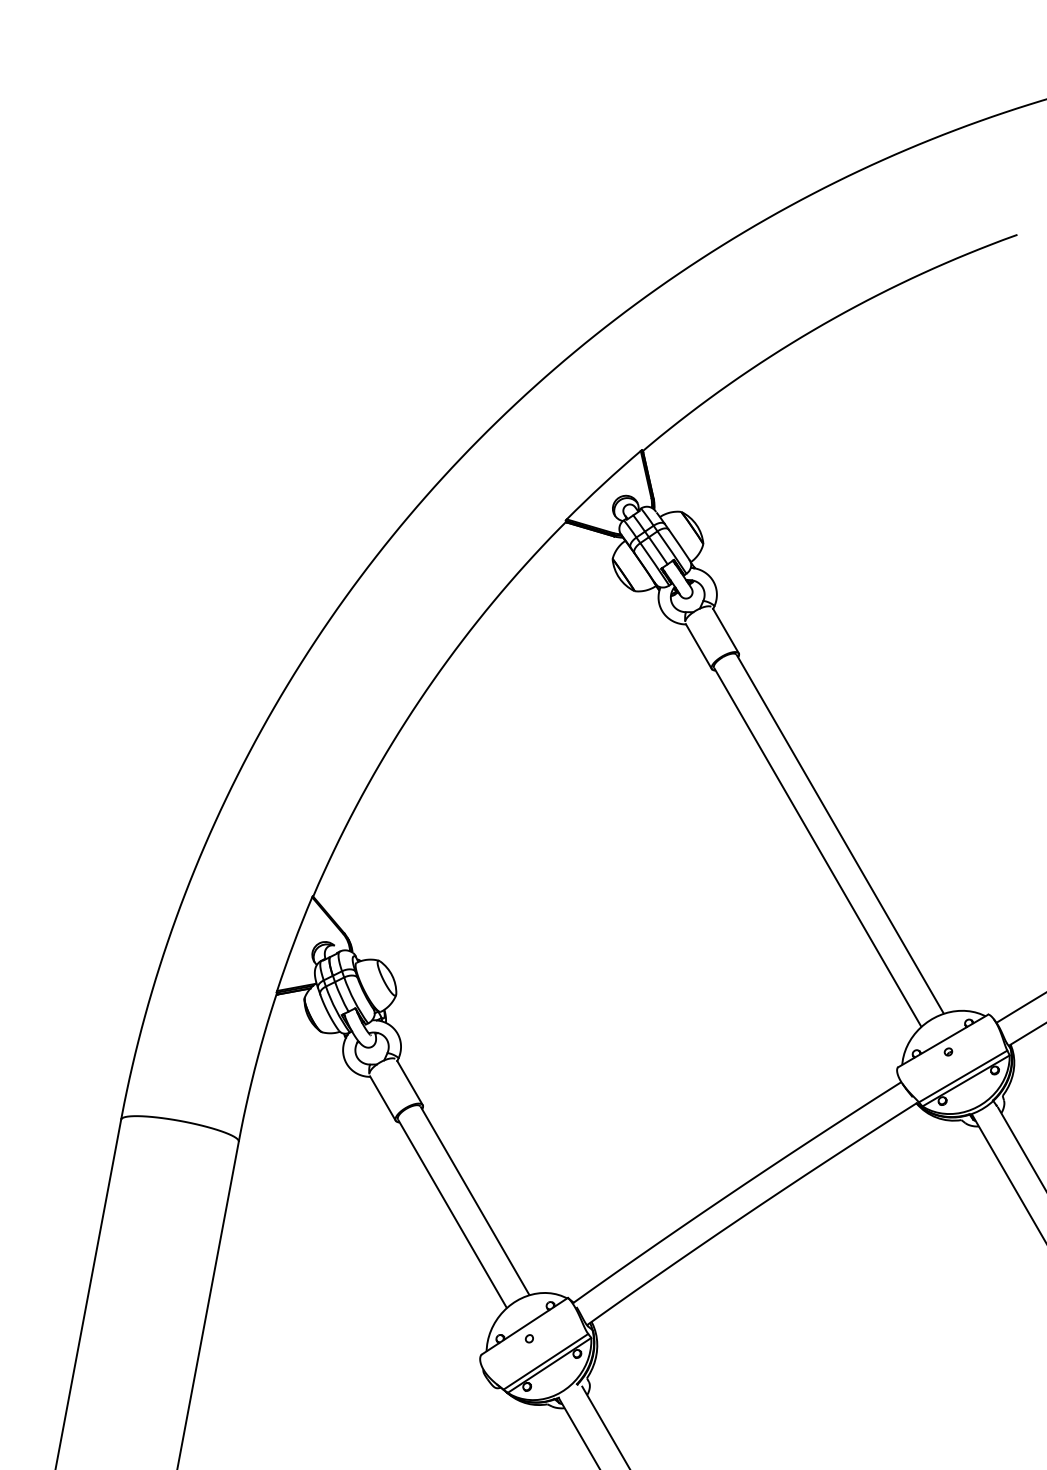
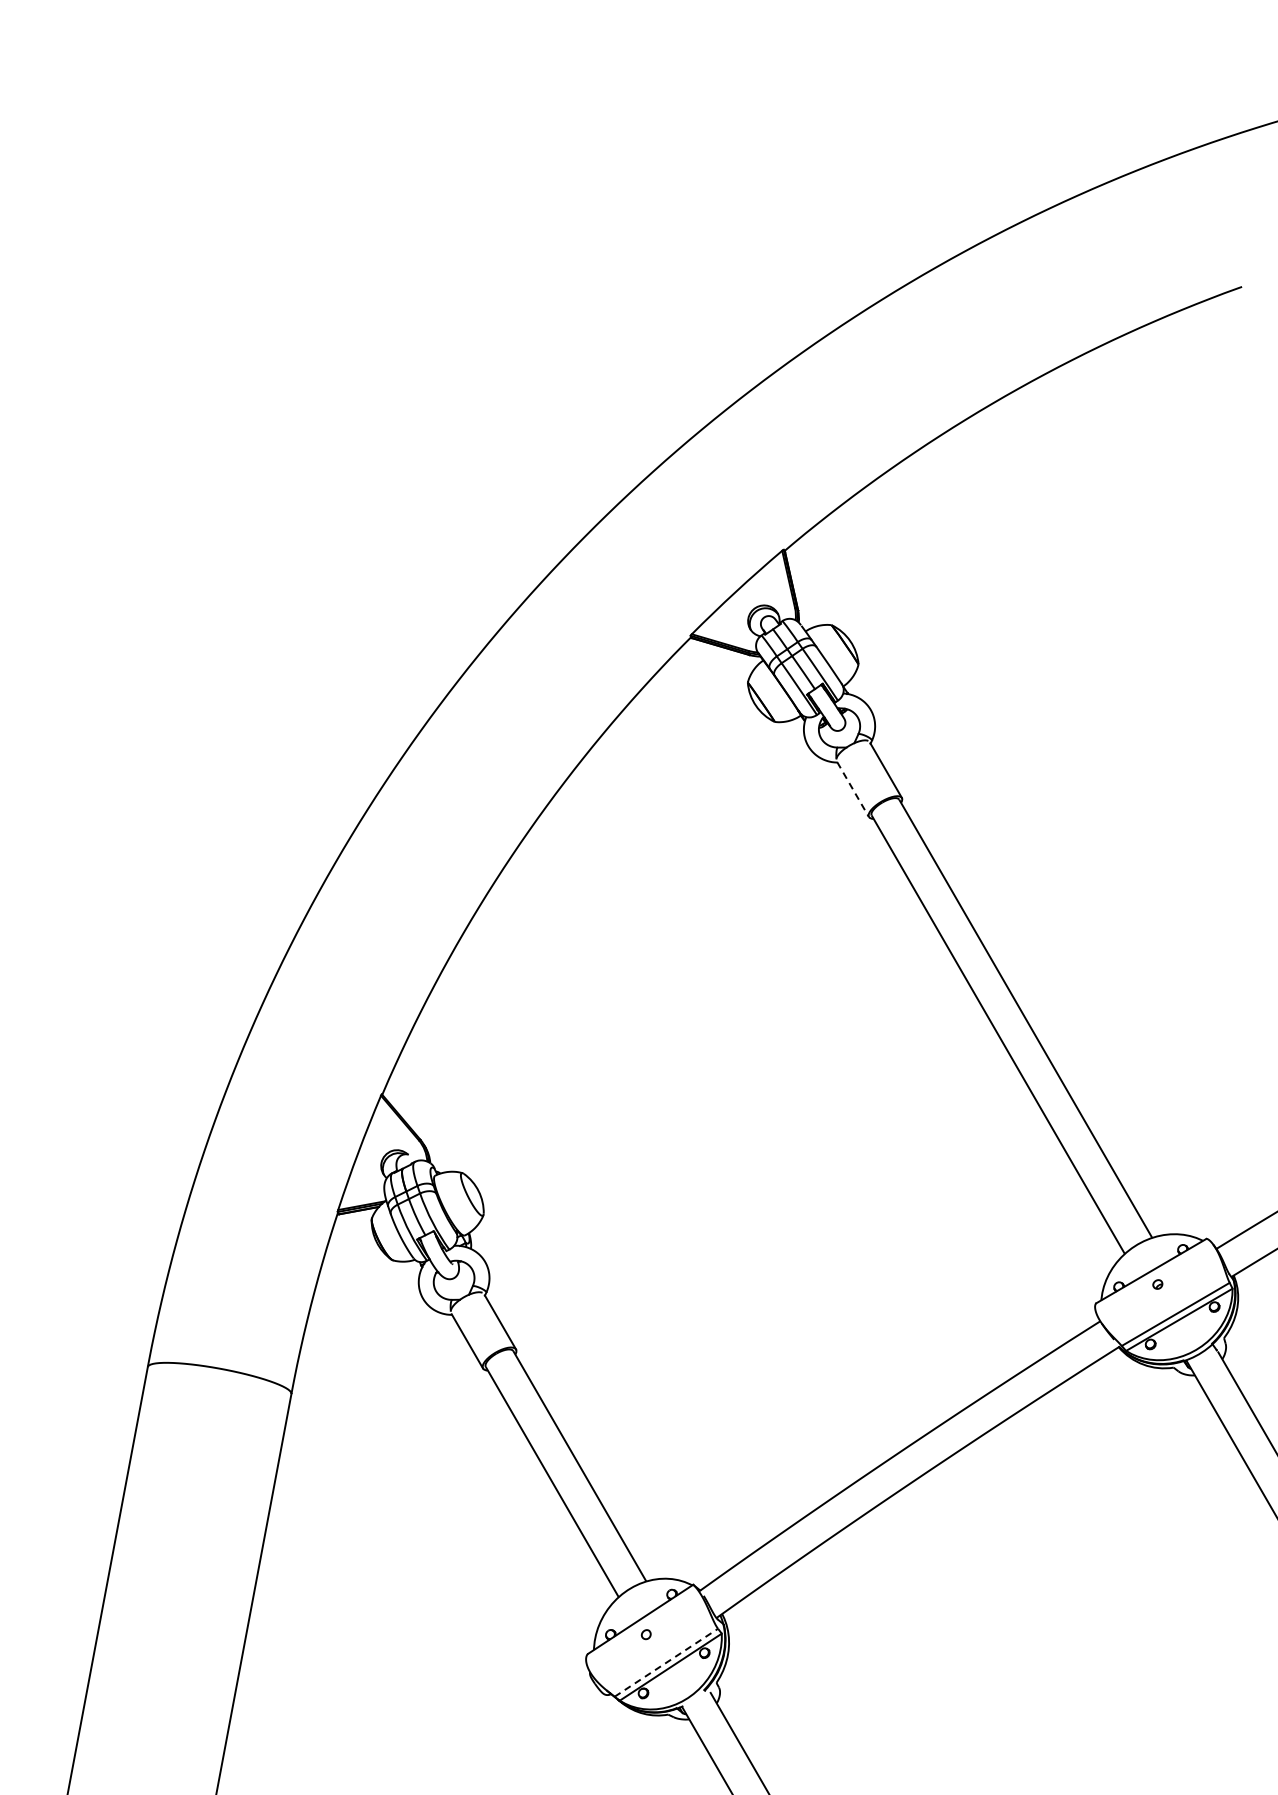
line: (699, 646) -> (853, 789), solid -> dashed
line: (546, 1361) -> (666, 1662), solid -> dashed

